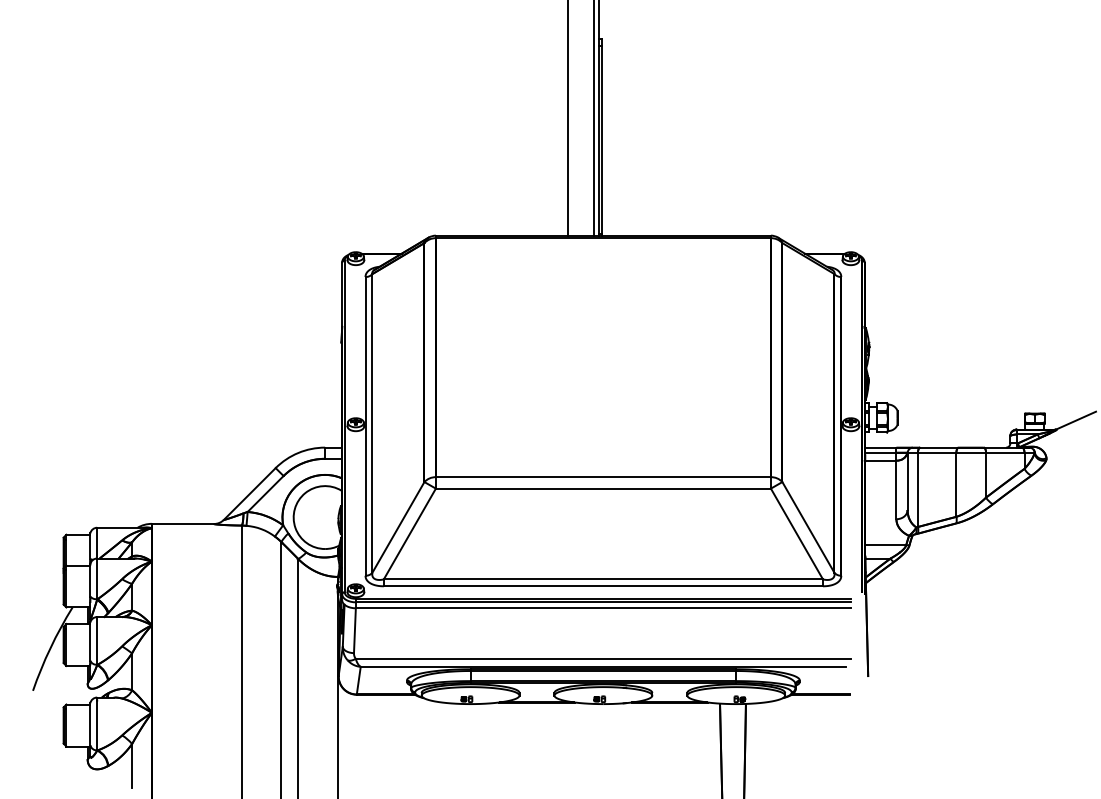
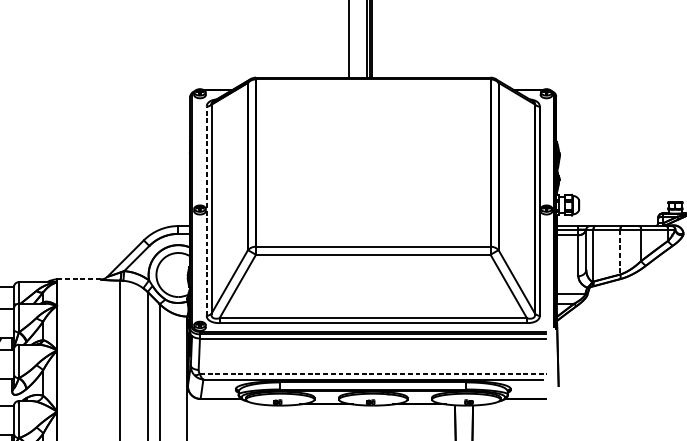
line: (365, 425) -> (206, 210), solid -> dashed
line: (956, 485) -> (620, 252), solid -> dashed
line: (182, 523) -> (78, 279), solid -> dashed
line: (603, 658) -> (373, 373), solid -> dashed

